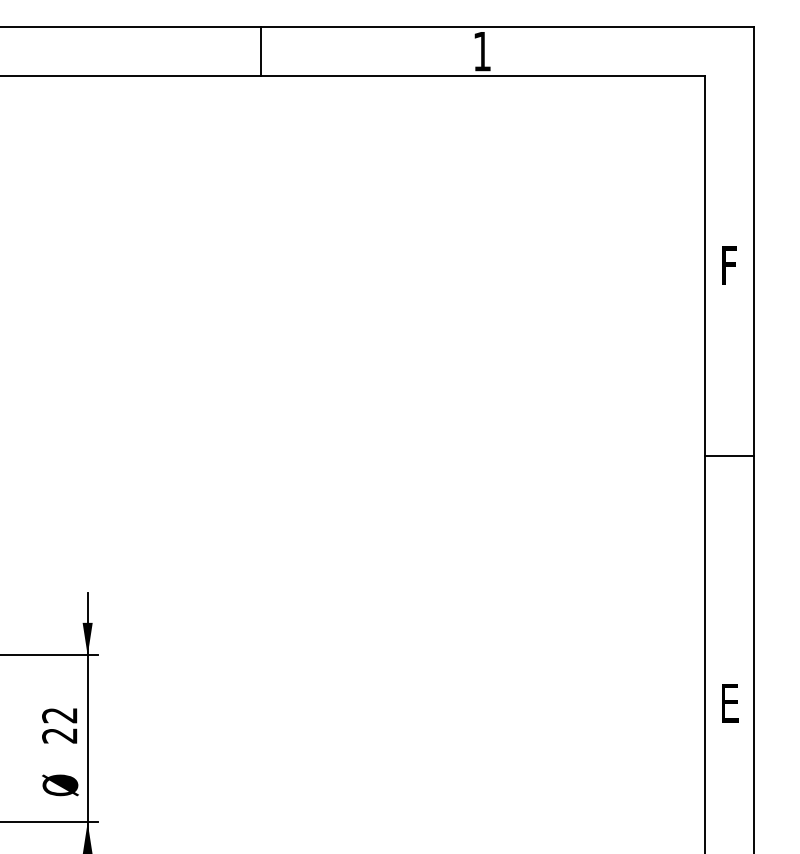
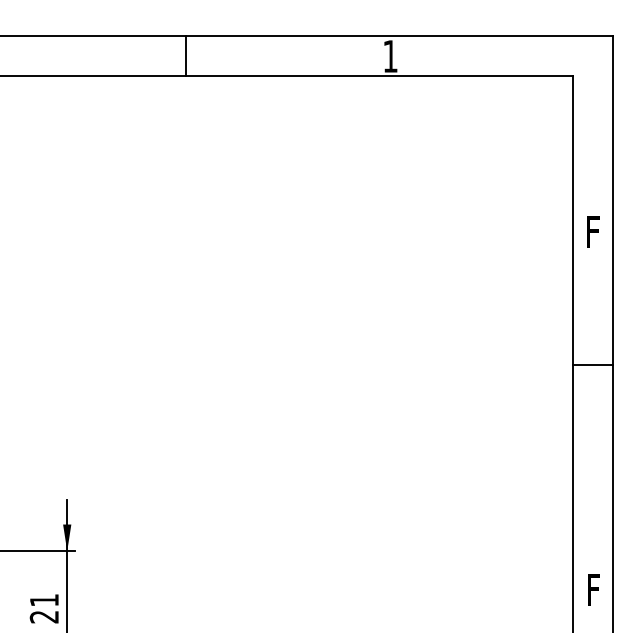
line: (260, 50) -> (185, 55), moved
line: (729, 455) -> (593, 364), moved
text: (730, 703) -> (593, 590), E -> F
text: (59, 715) -> (44, 600), 22 -> 21

